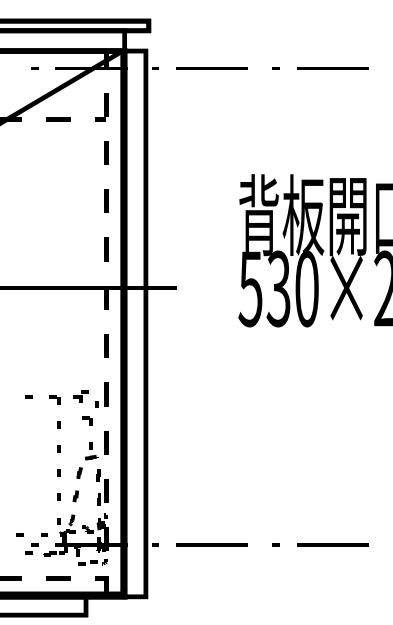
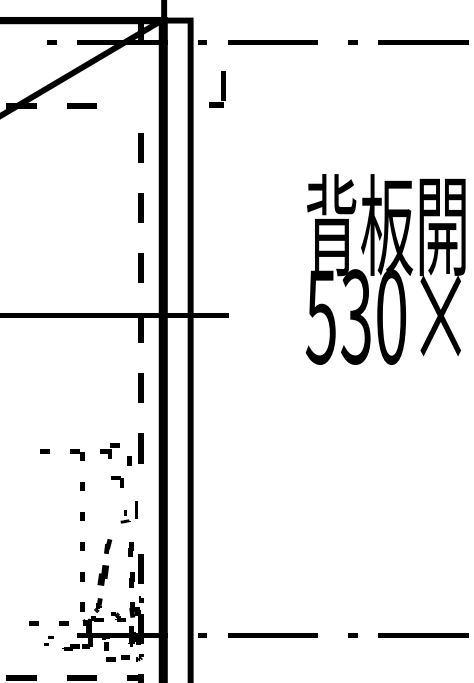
part: (101, 107) -> (217, 89), moved
part: (96, 445) -> (129, 512), size x0.6
part: (75, 496) -> (102, 575), size x1.4
part: (31, 548) -> (48, 640), size x0.6

